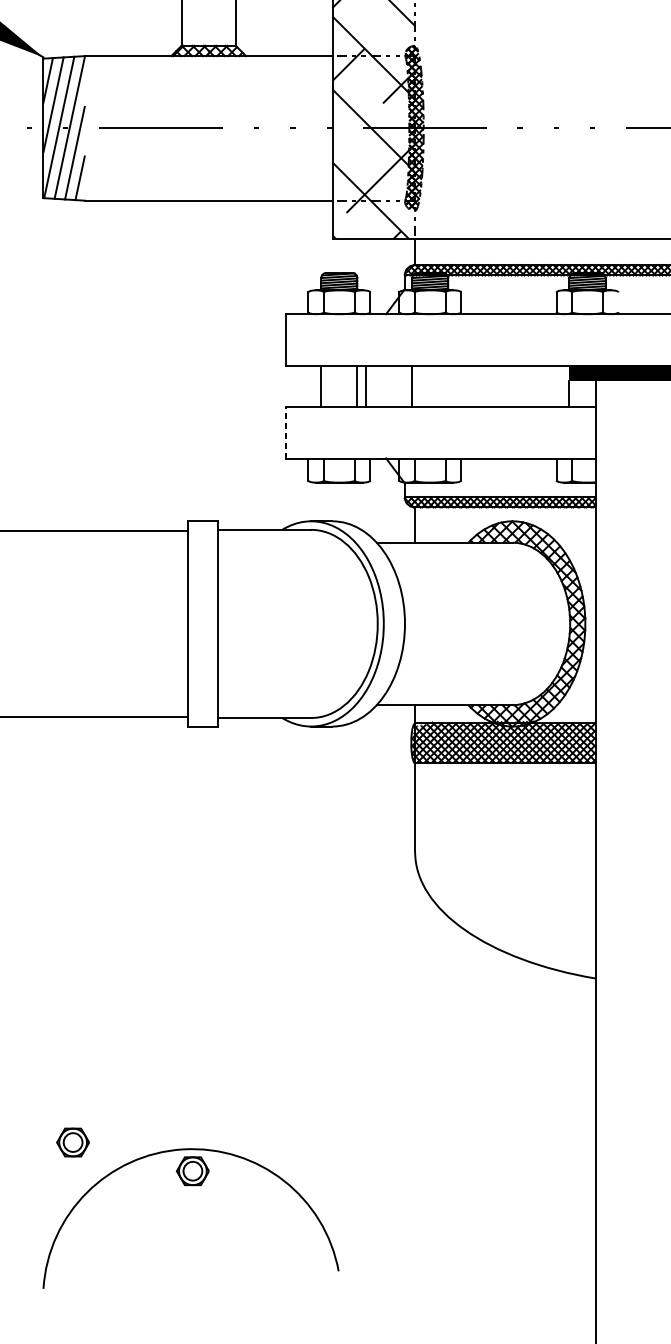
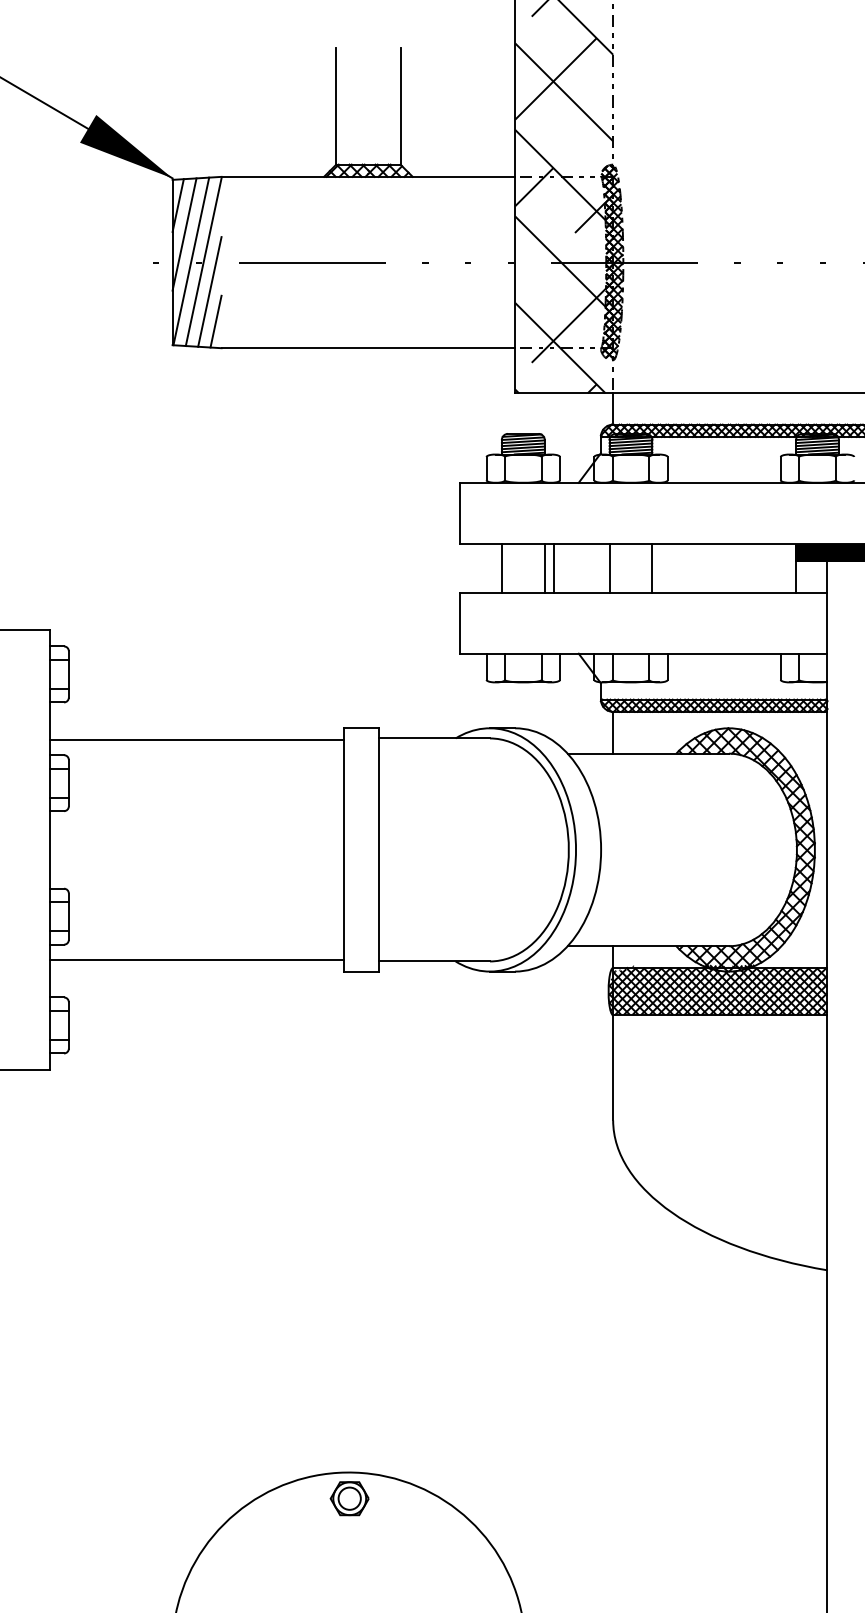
line: (448, 386) -> (652, 568), added
line: (286, 432) -> (460, 623), dashed -> solid
part: (72, 1142) -> (207, 1464), removed

